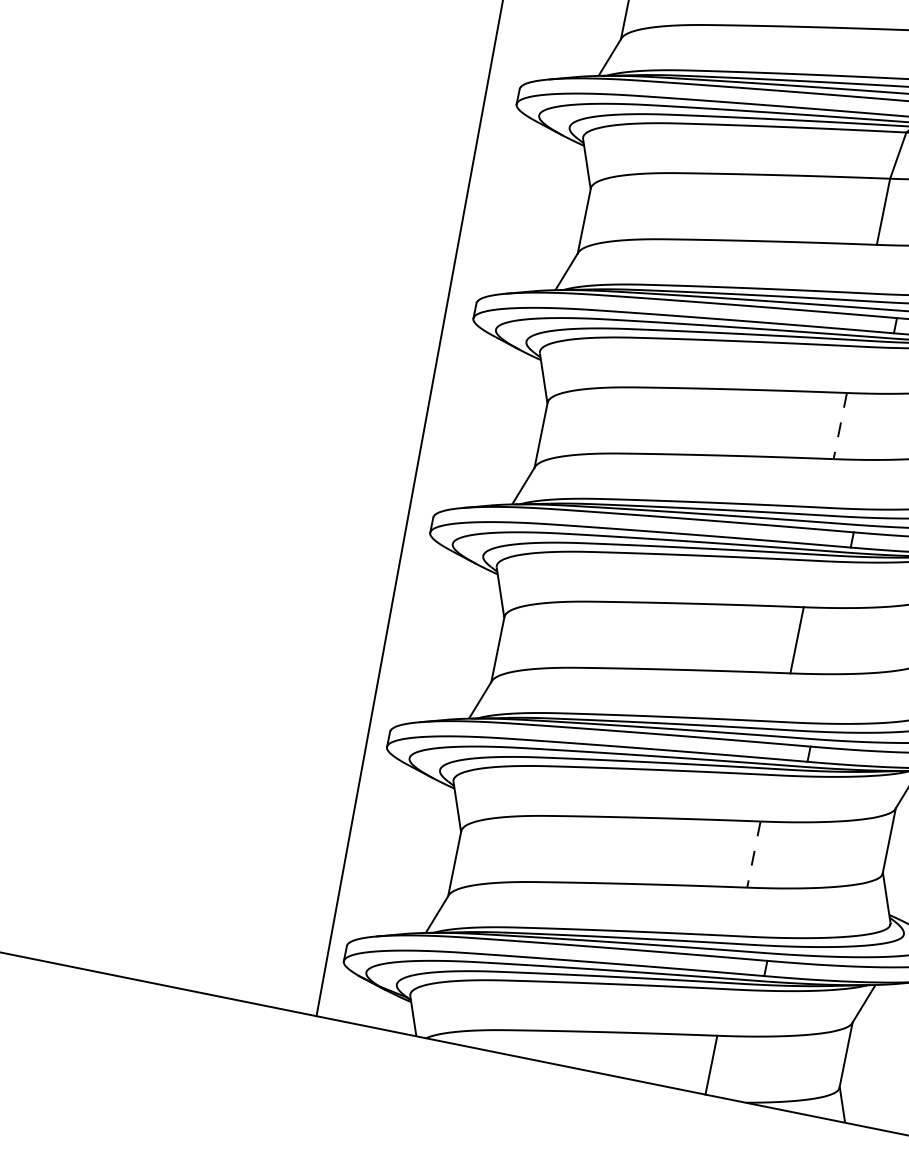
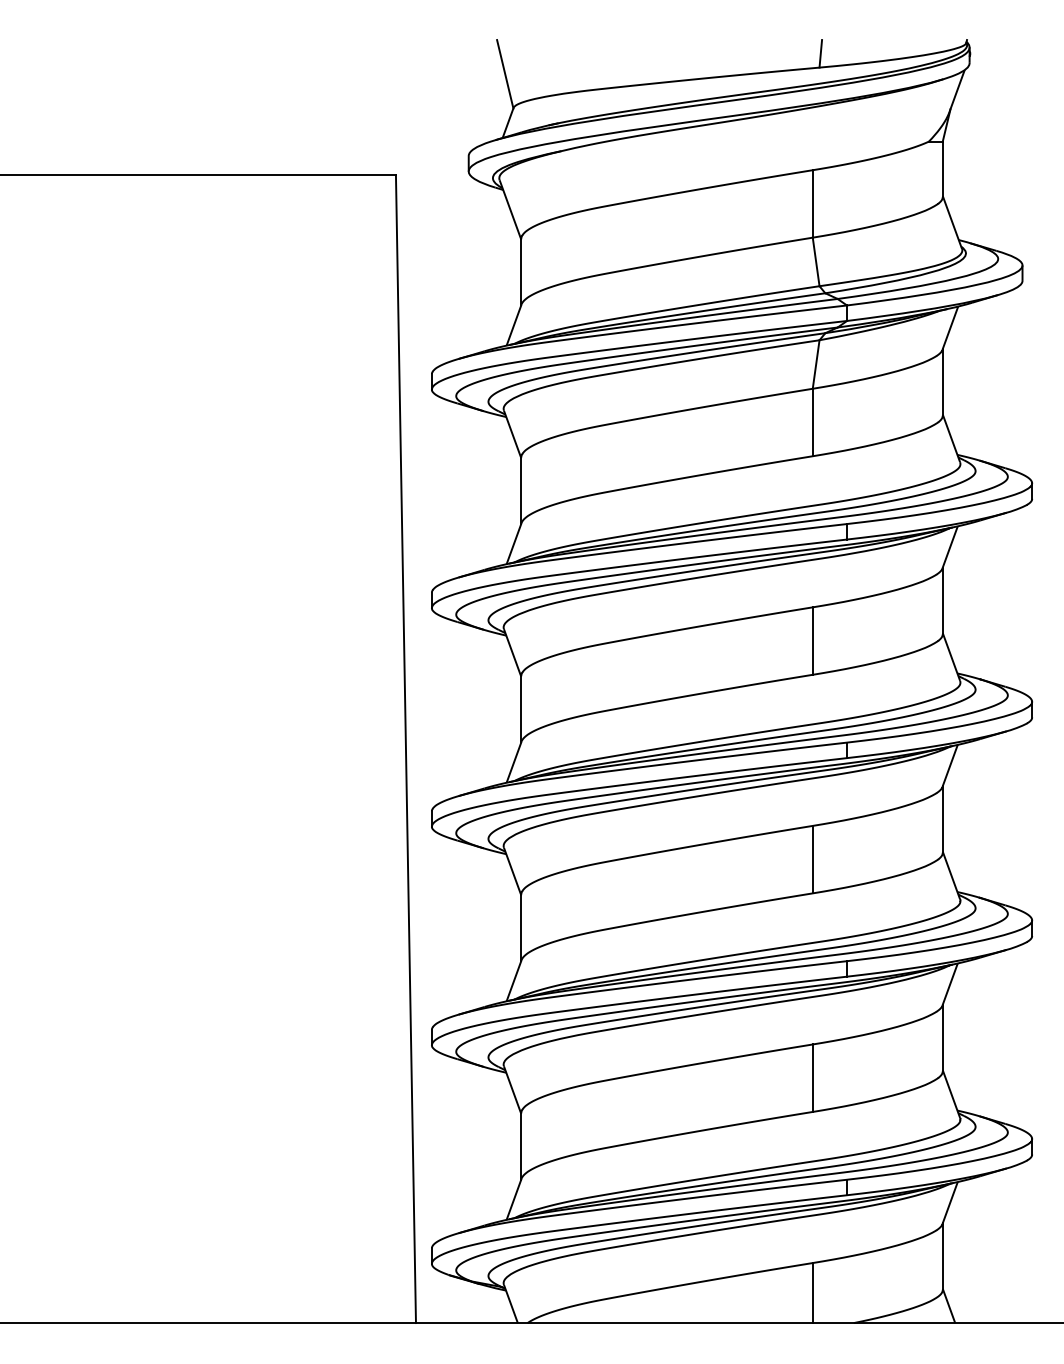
line: (839, 426) -> (812, 641), dashed -> solid
line: (753, 854) -> (812, 1078), dashed -> solid

